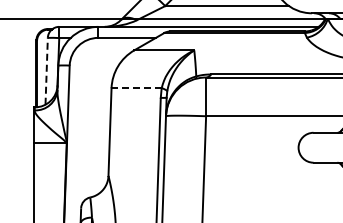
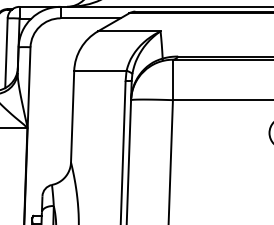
line: (46, 70) -> (6, 52), dashed -> solid
line: (136, 88) -> (100, 71), dashed -> solid

